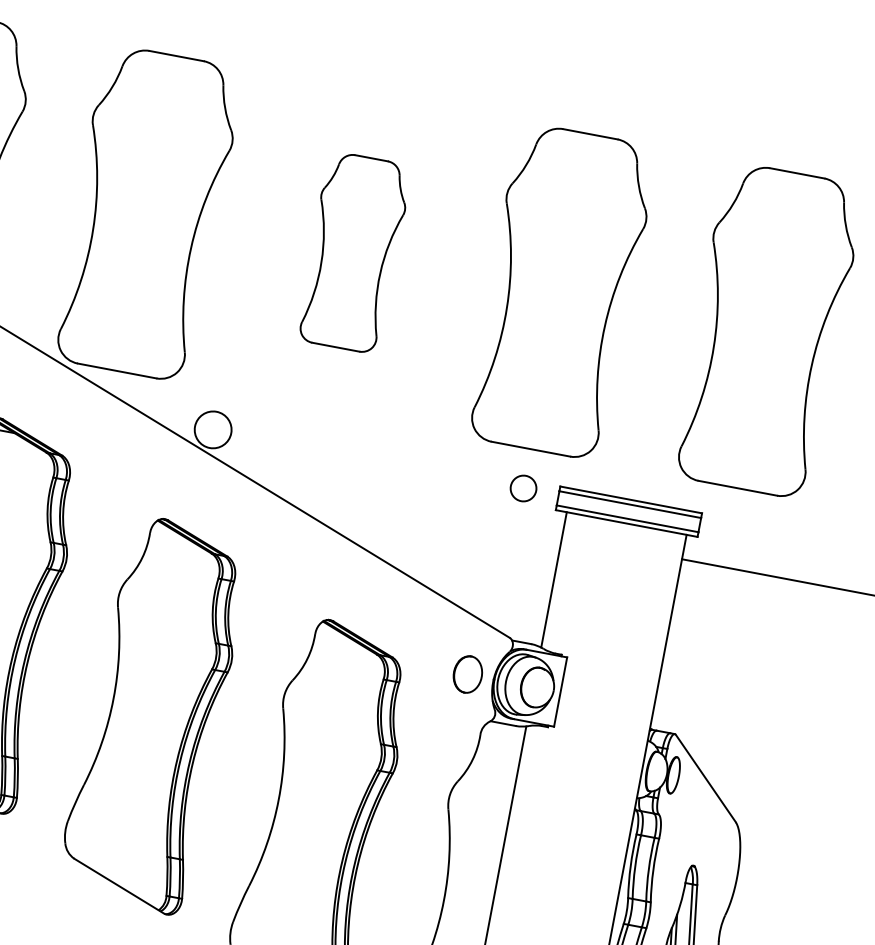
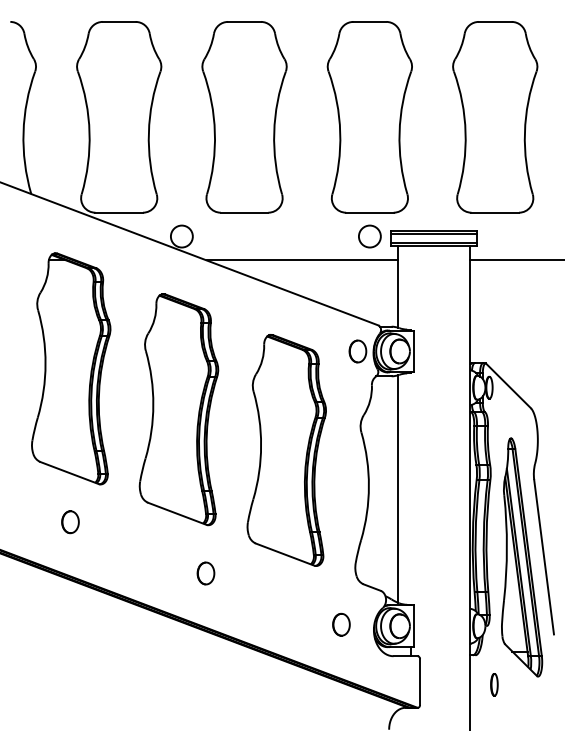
part: (353, 252) -> (244, 117), size x1.67
circle: (522, 488) -> (369, 236), size x1.43
line: (403, 506) -> (301, 260), added

